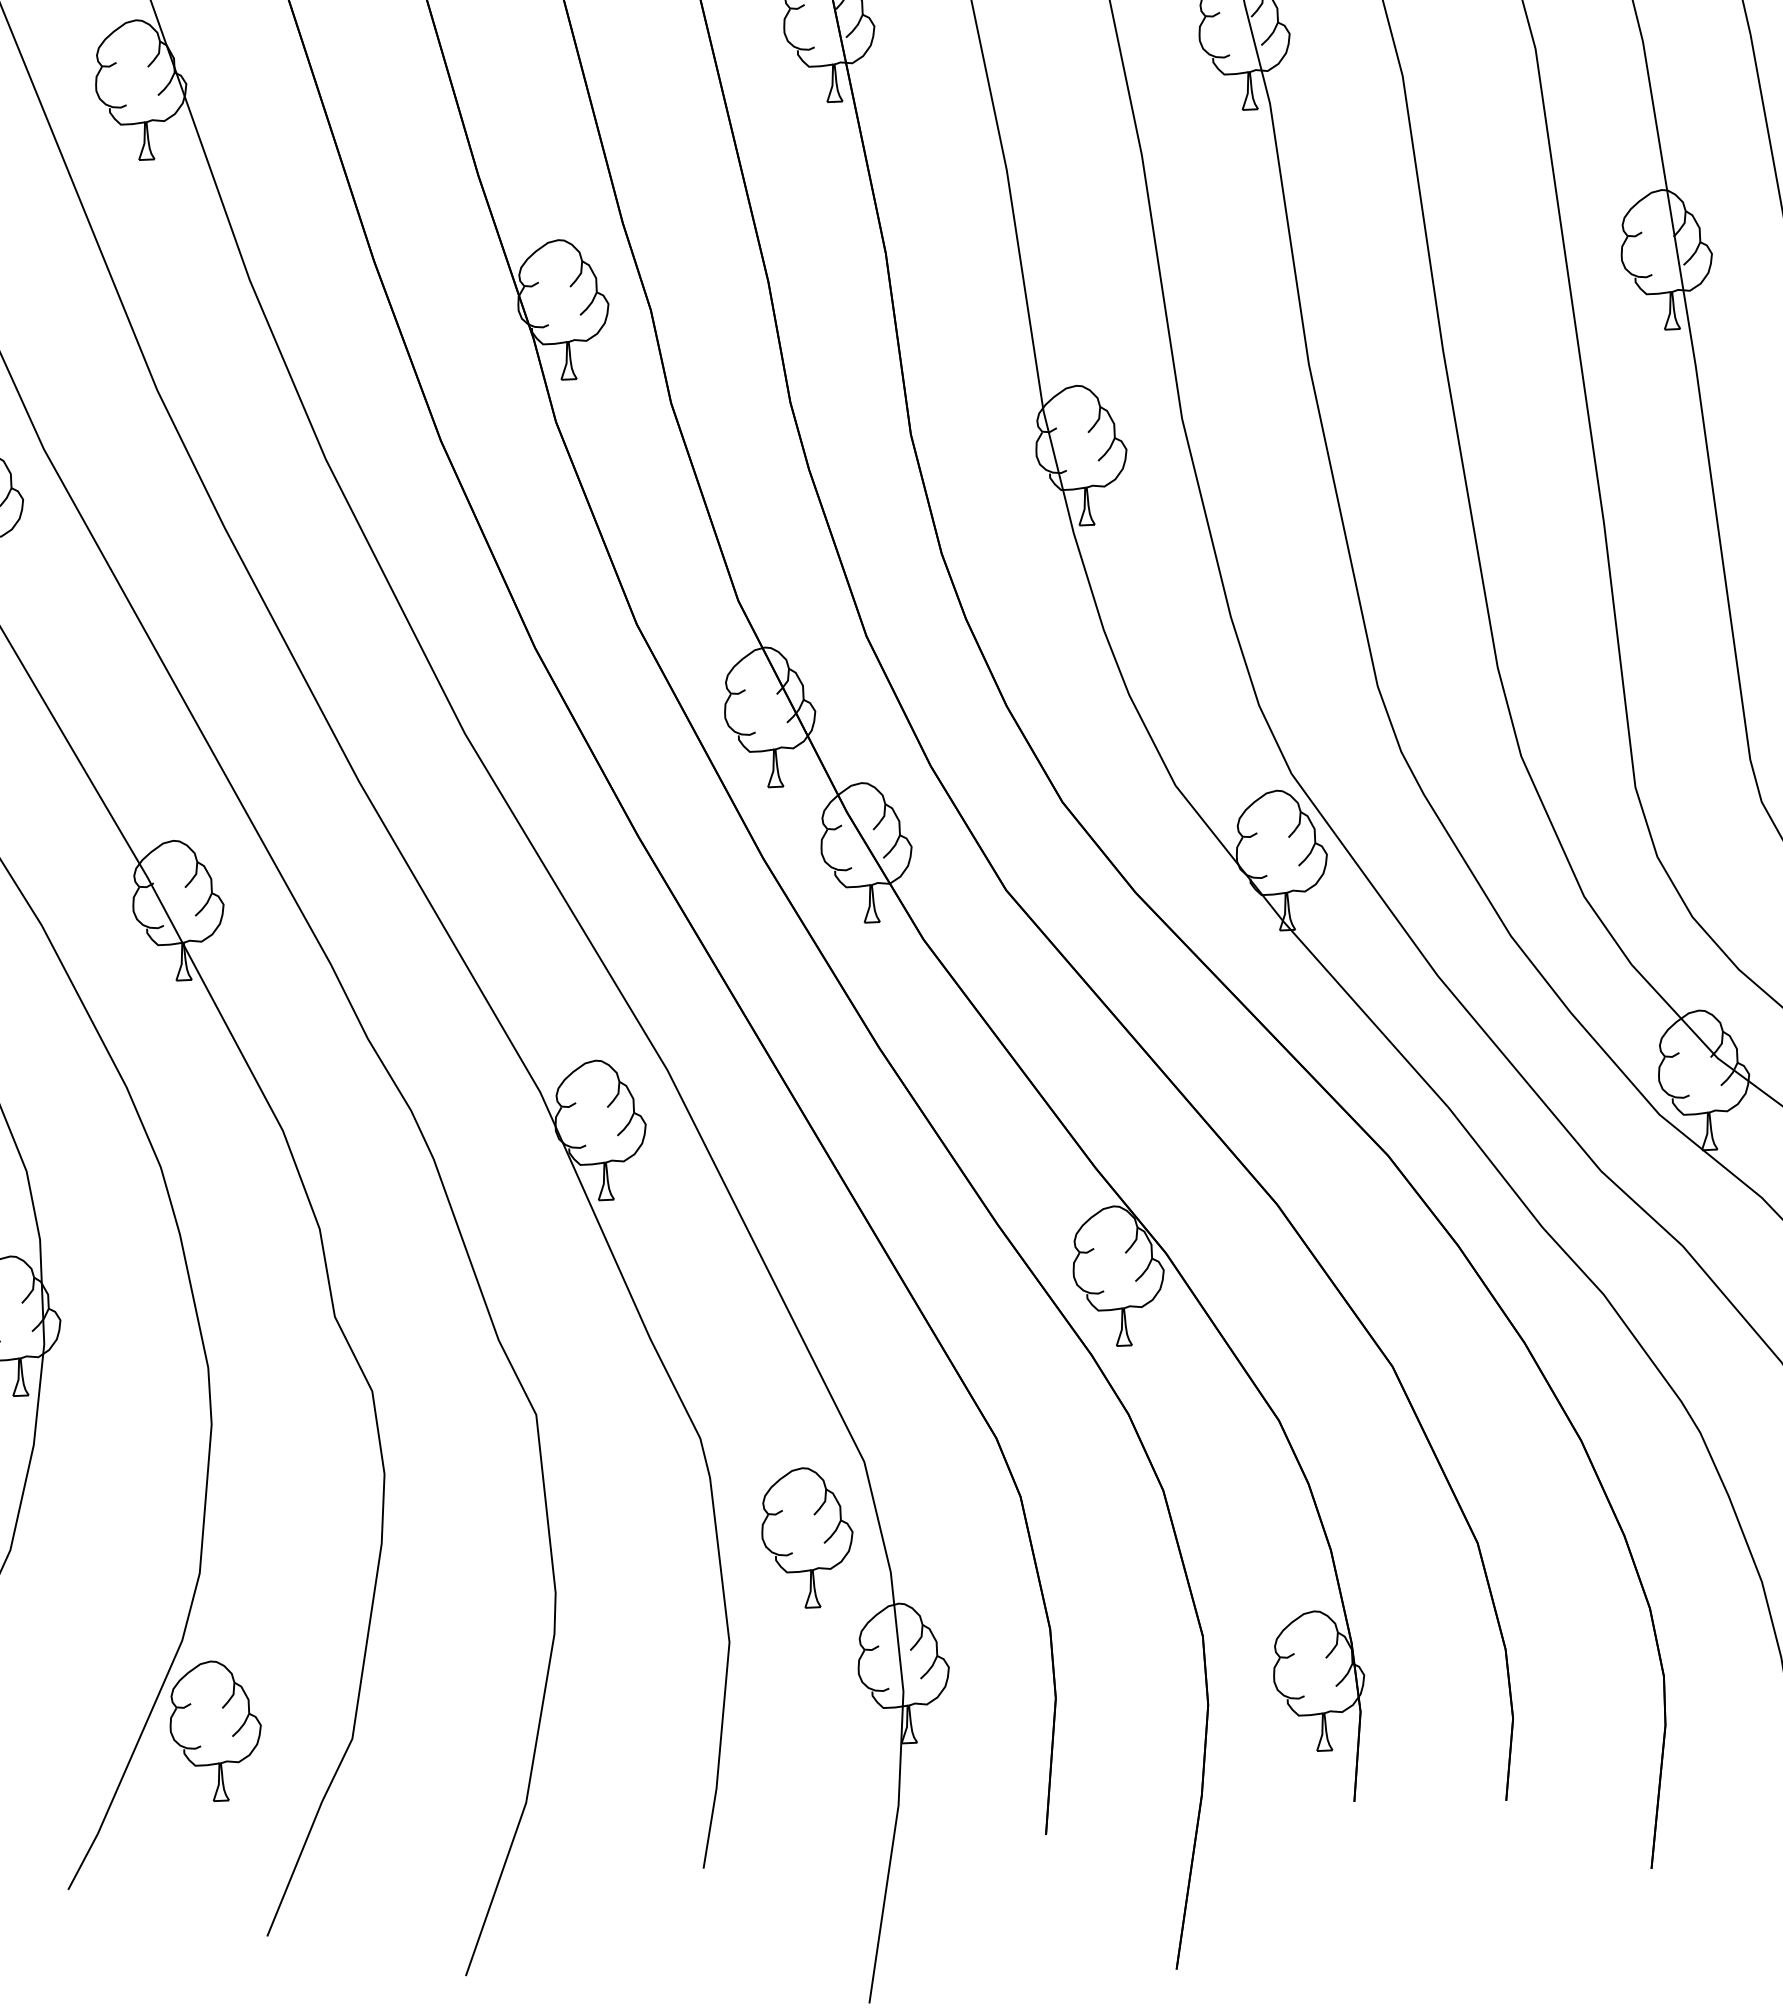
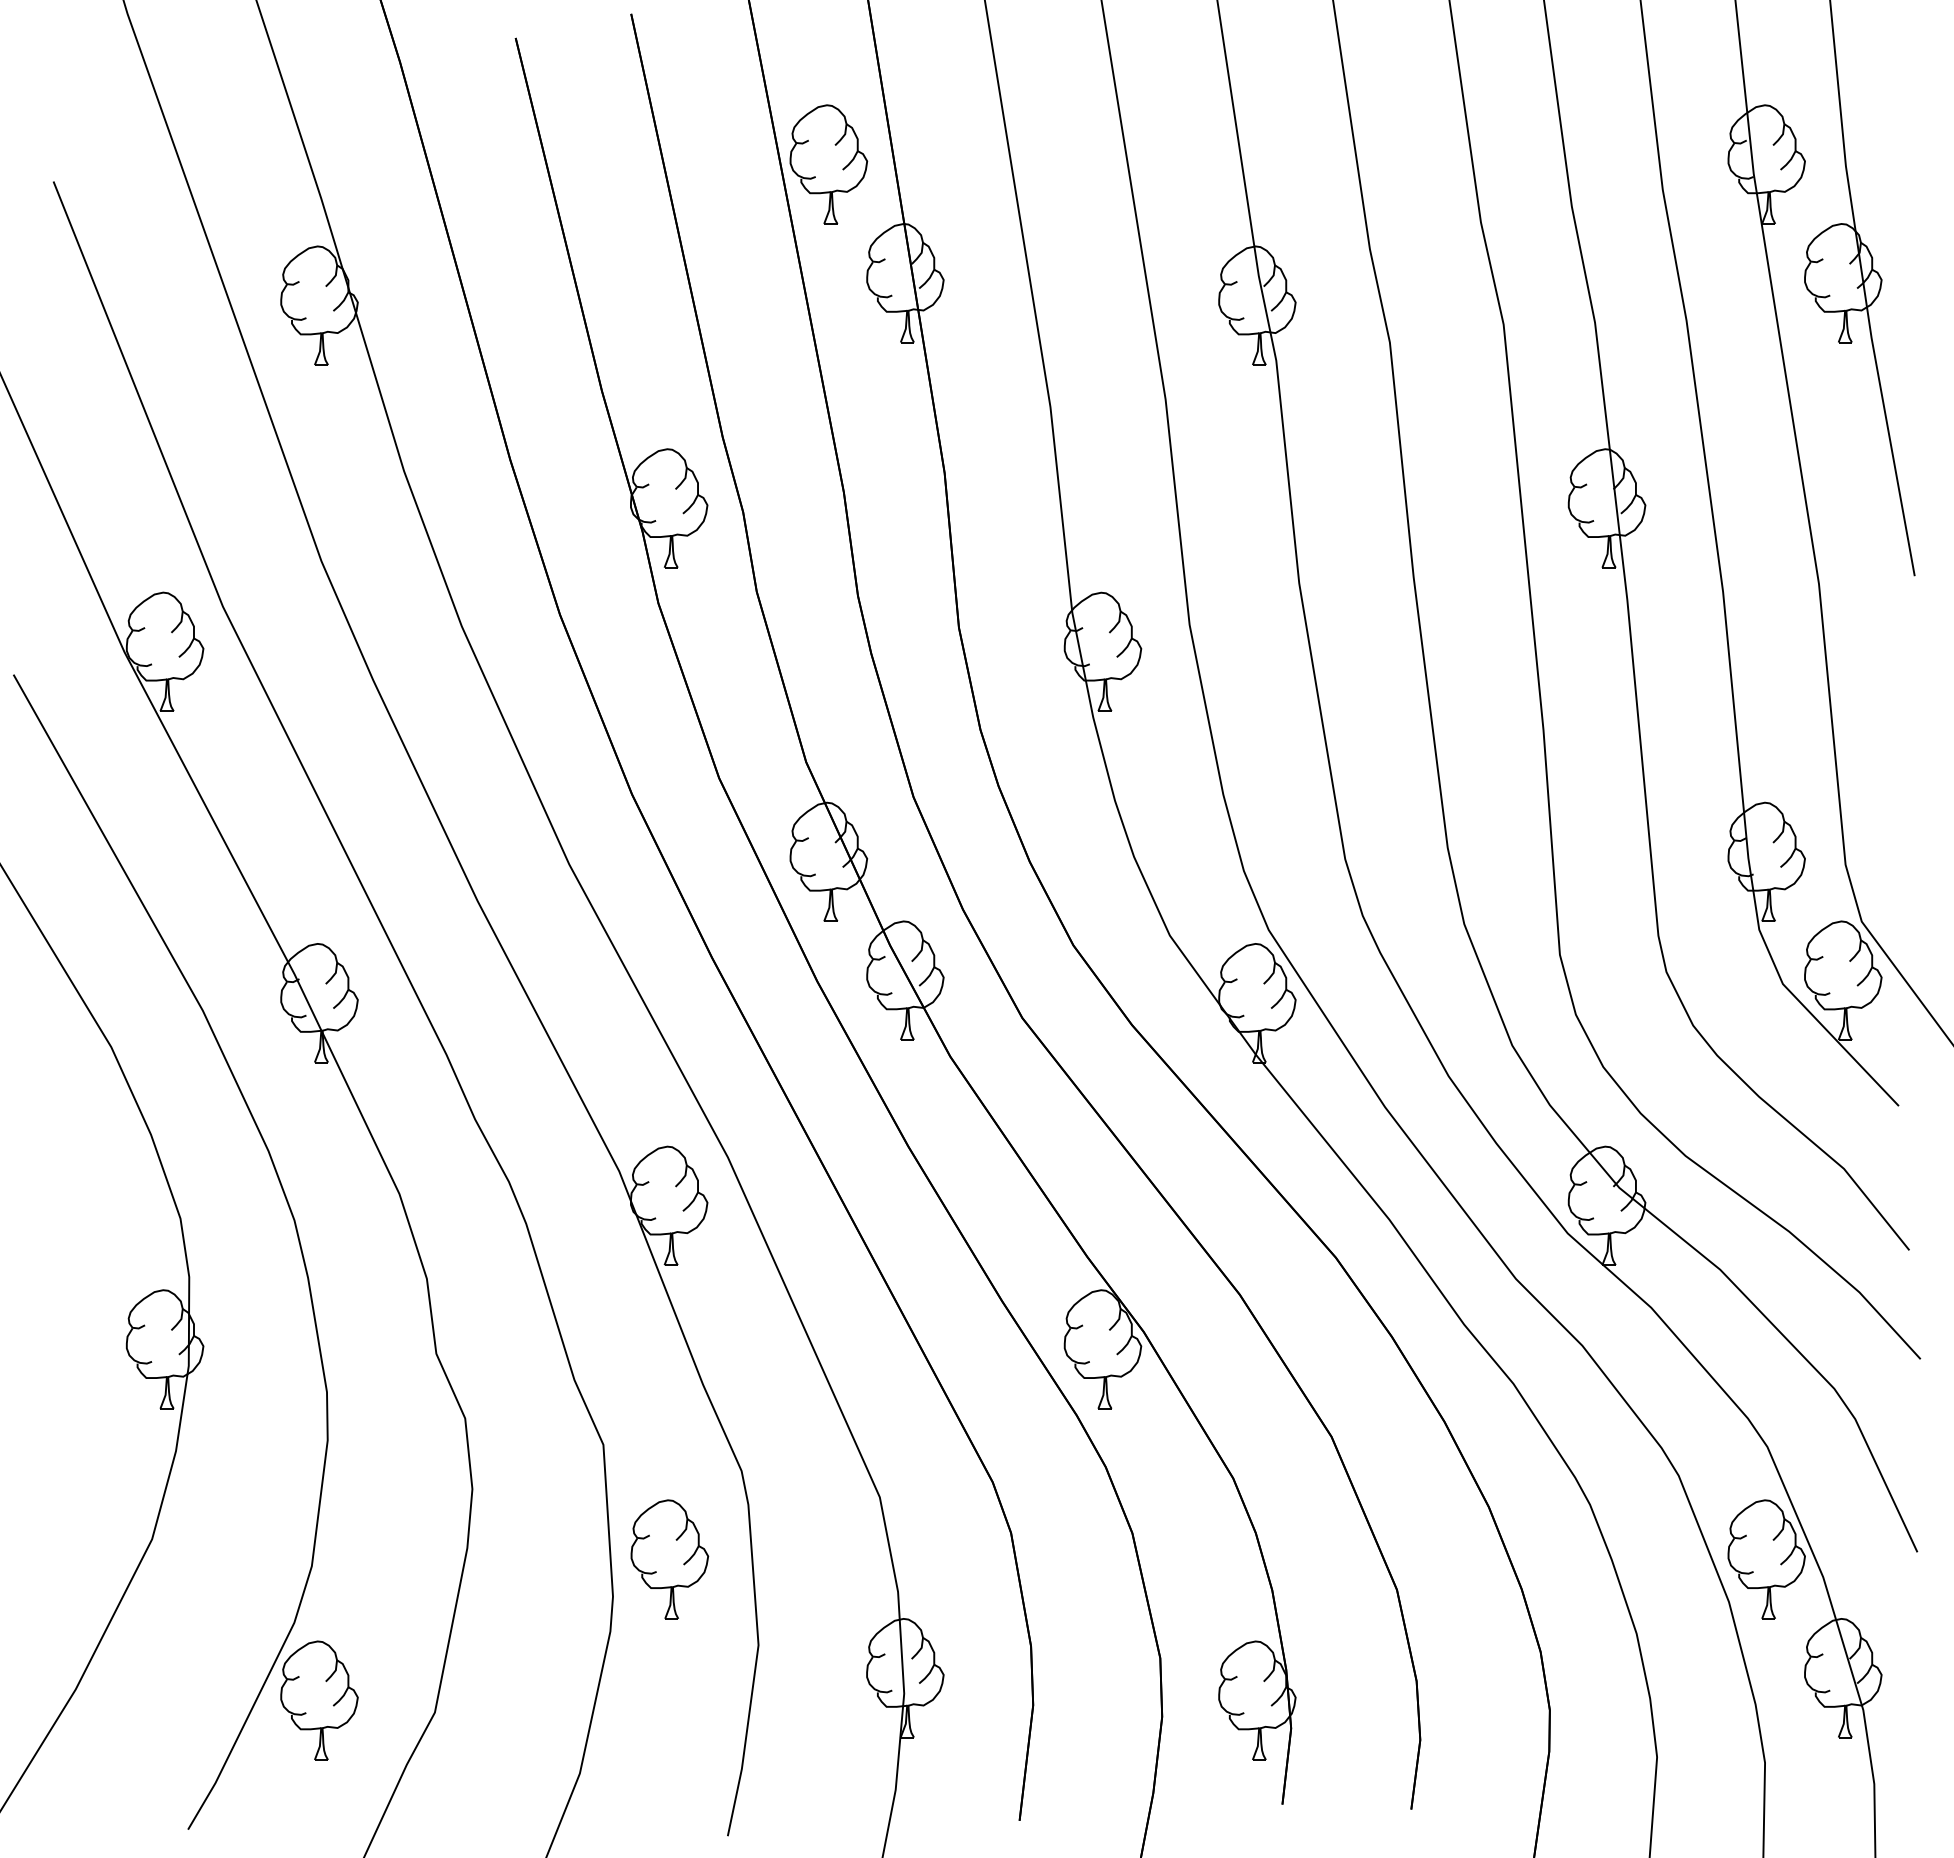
part: (807, 1537) -> (669, 1559), moved

